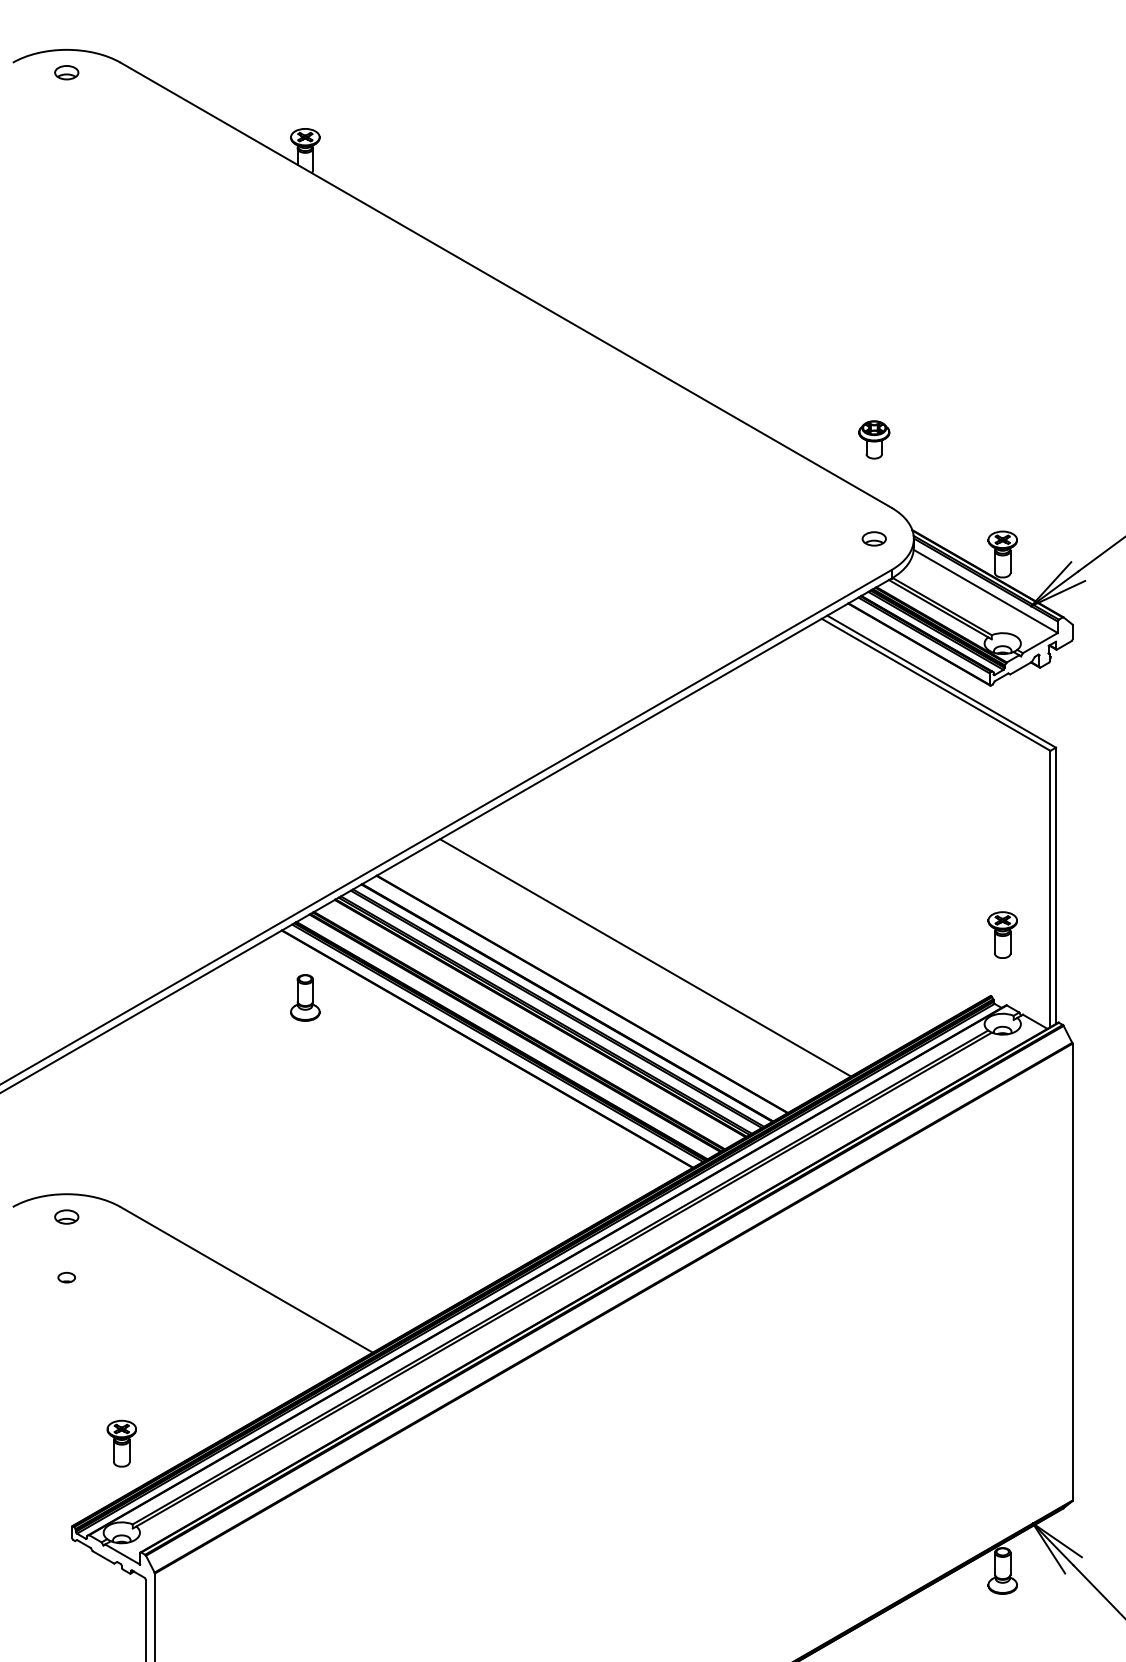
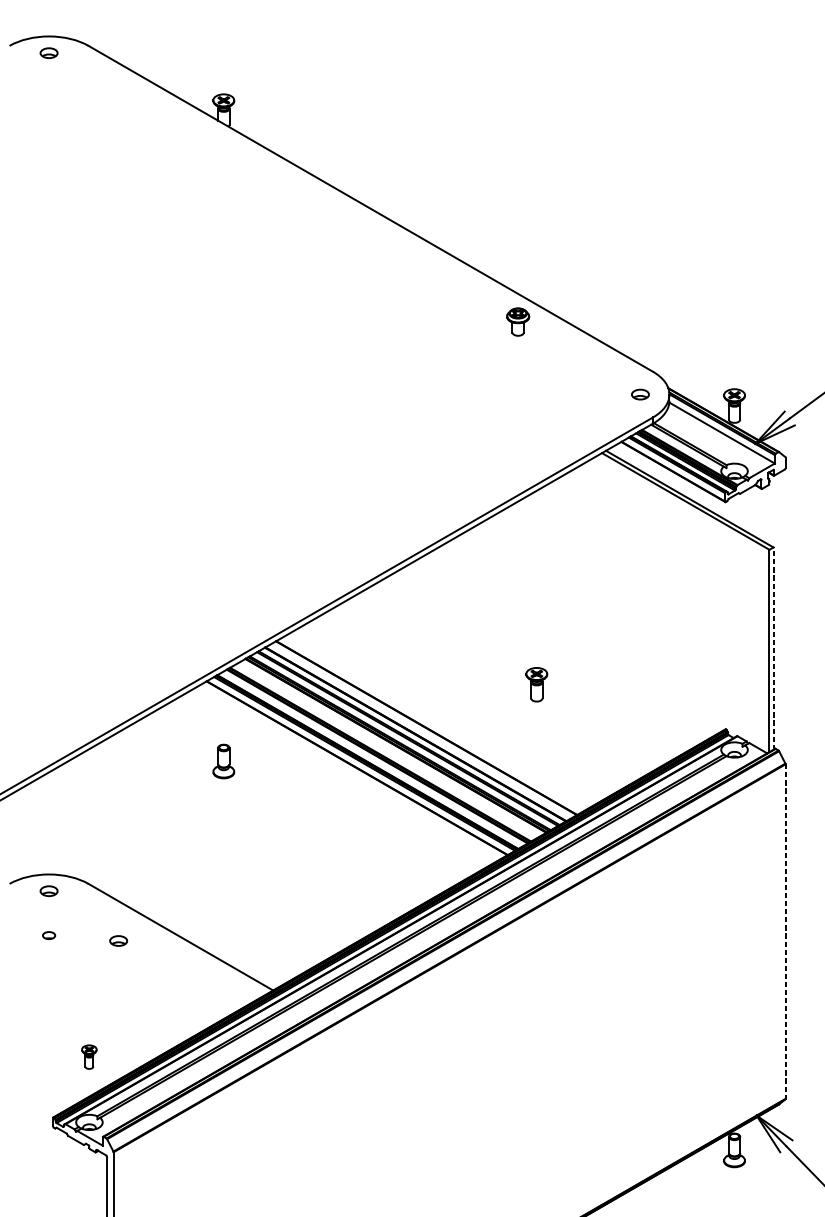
part: (874, 439) -> (518, 321), moved
line: (1055, 885) -> (773, 648), solid -> dashed
part: (1002, 934) -> (536, 684), moved
line: (645, 957) -> (472, 701), removed
part: (305, 997) -> (223, 761), moved
line: (1072, 1272) -> (785, 931), solid -> dashed
part: (161, 1284) -> (118, 940), added
part: (121, 1443) -> (89, 1057), size x0.7

